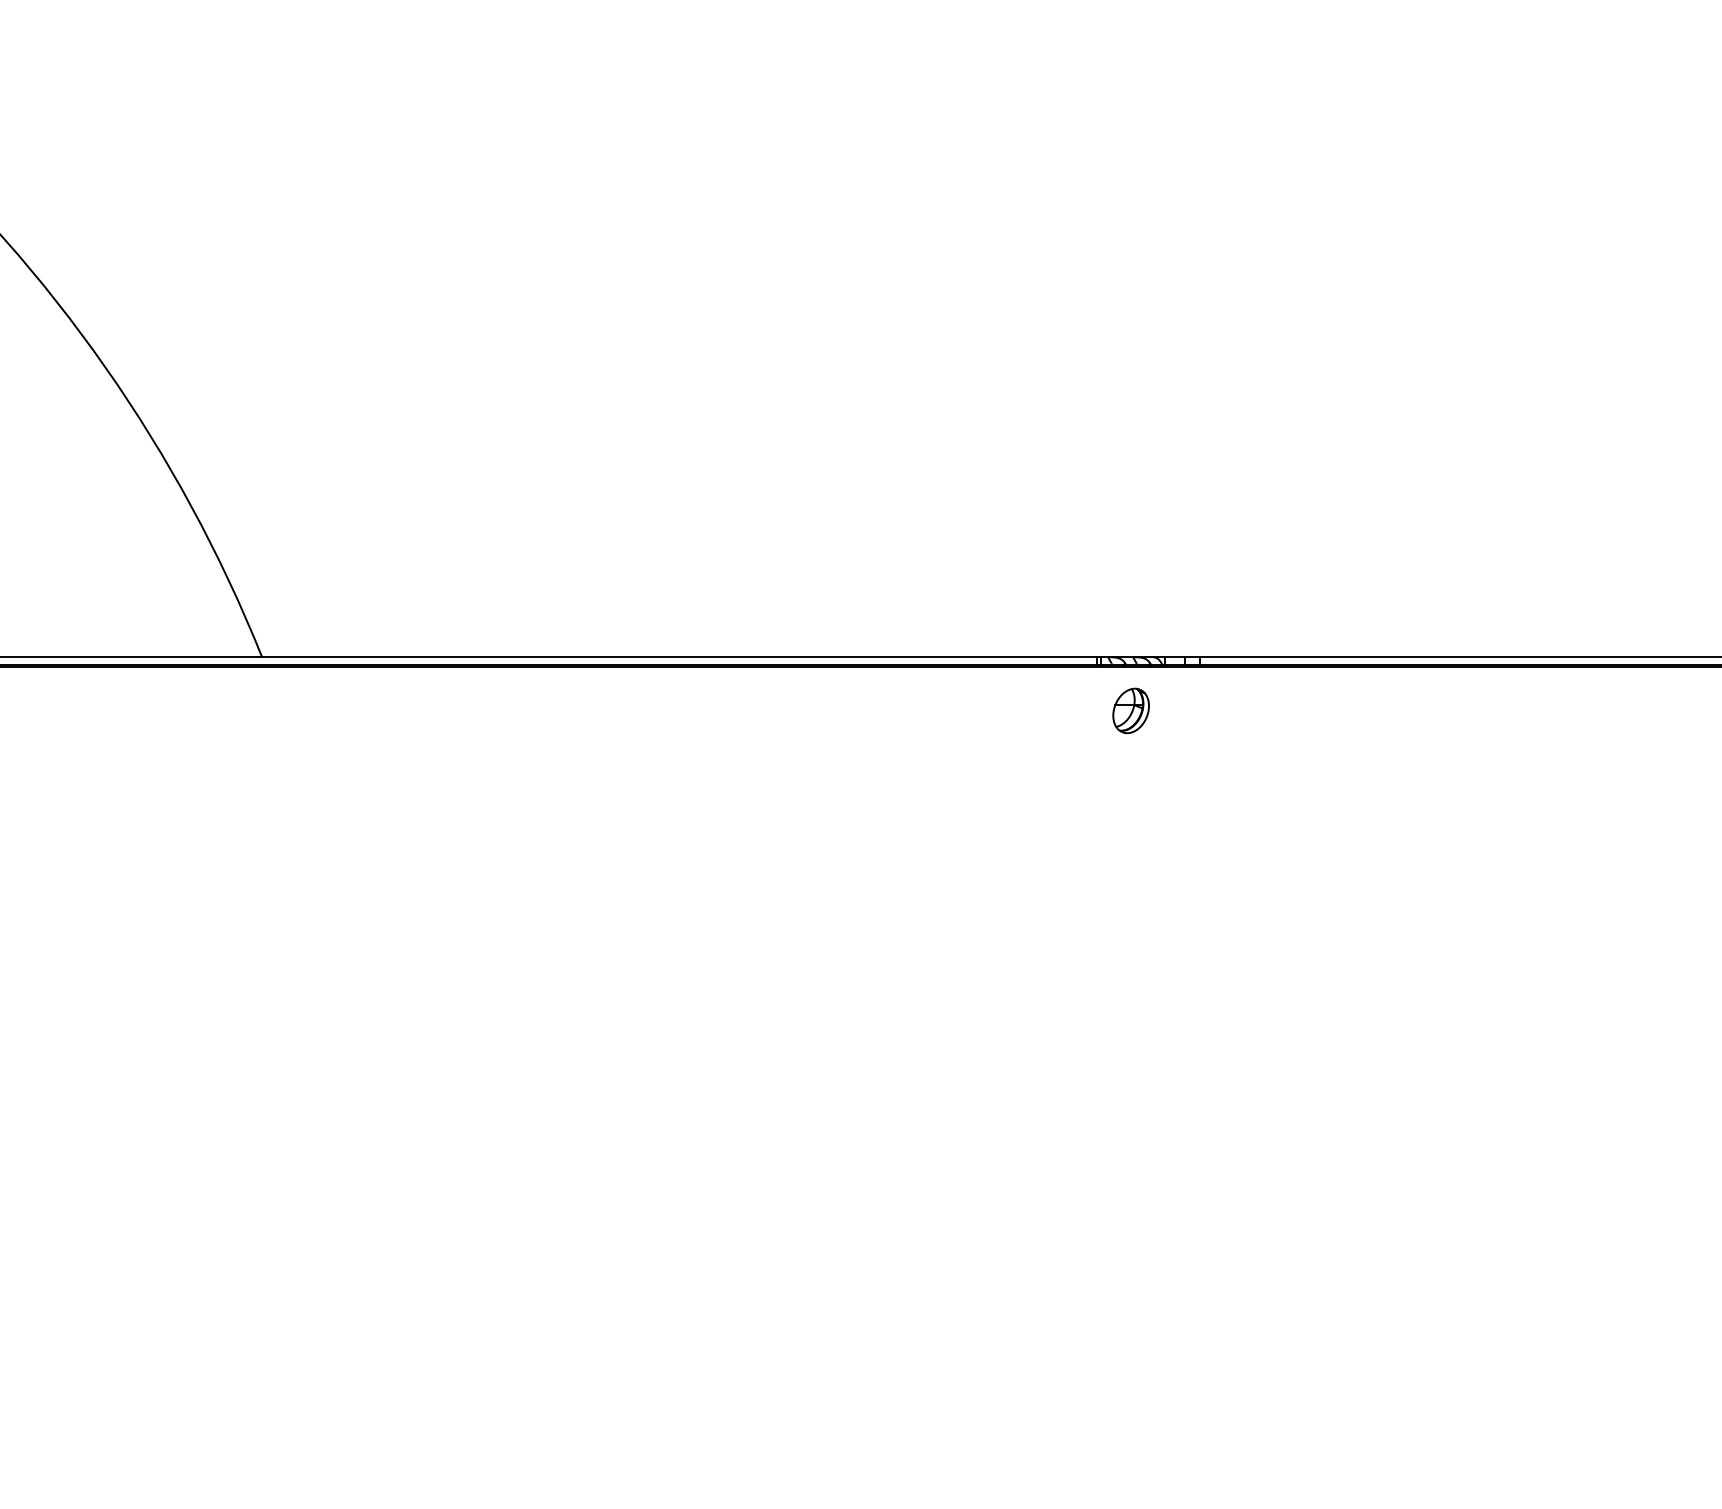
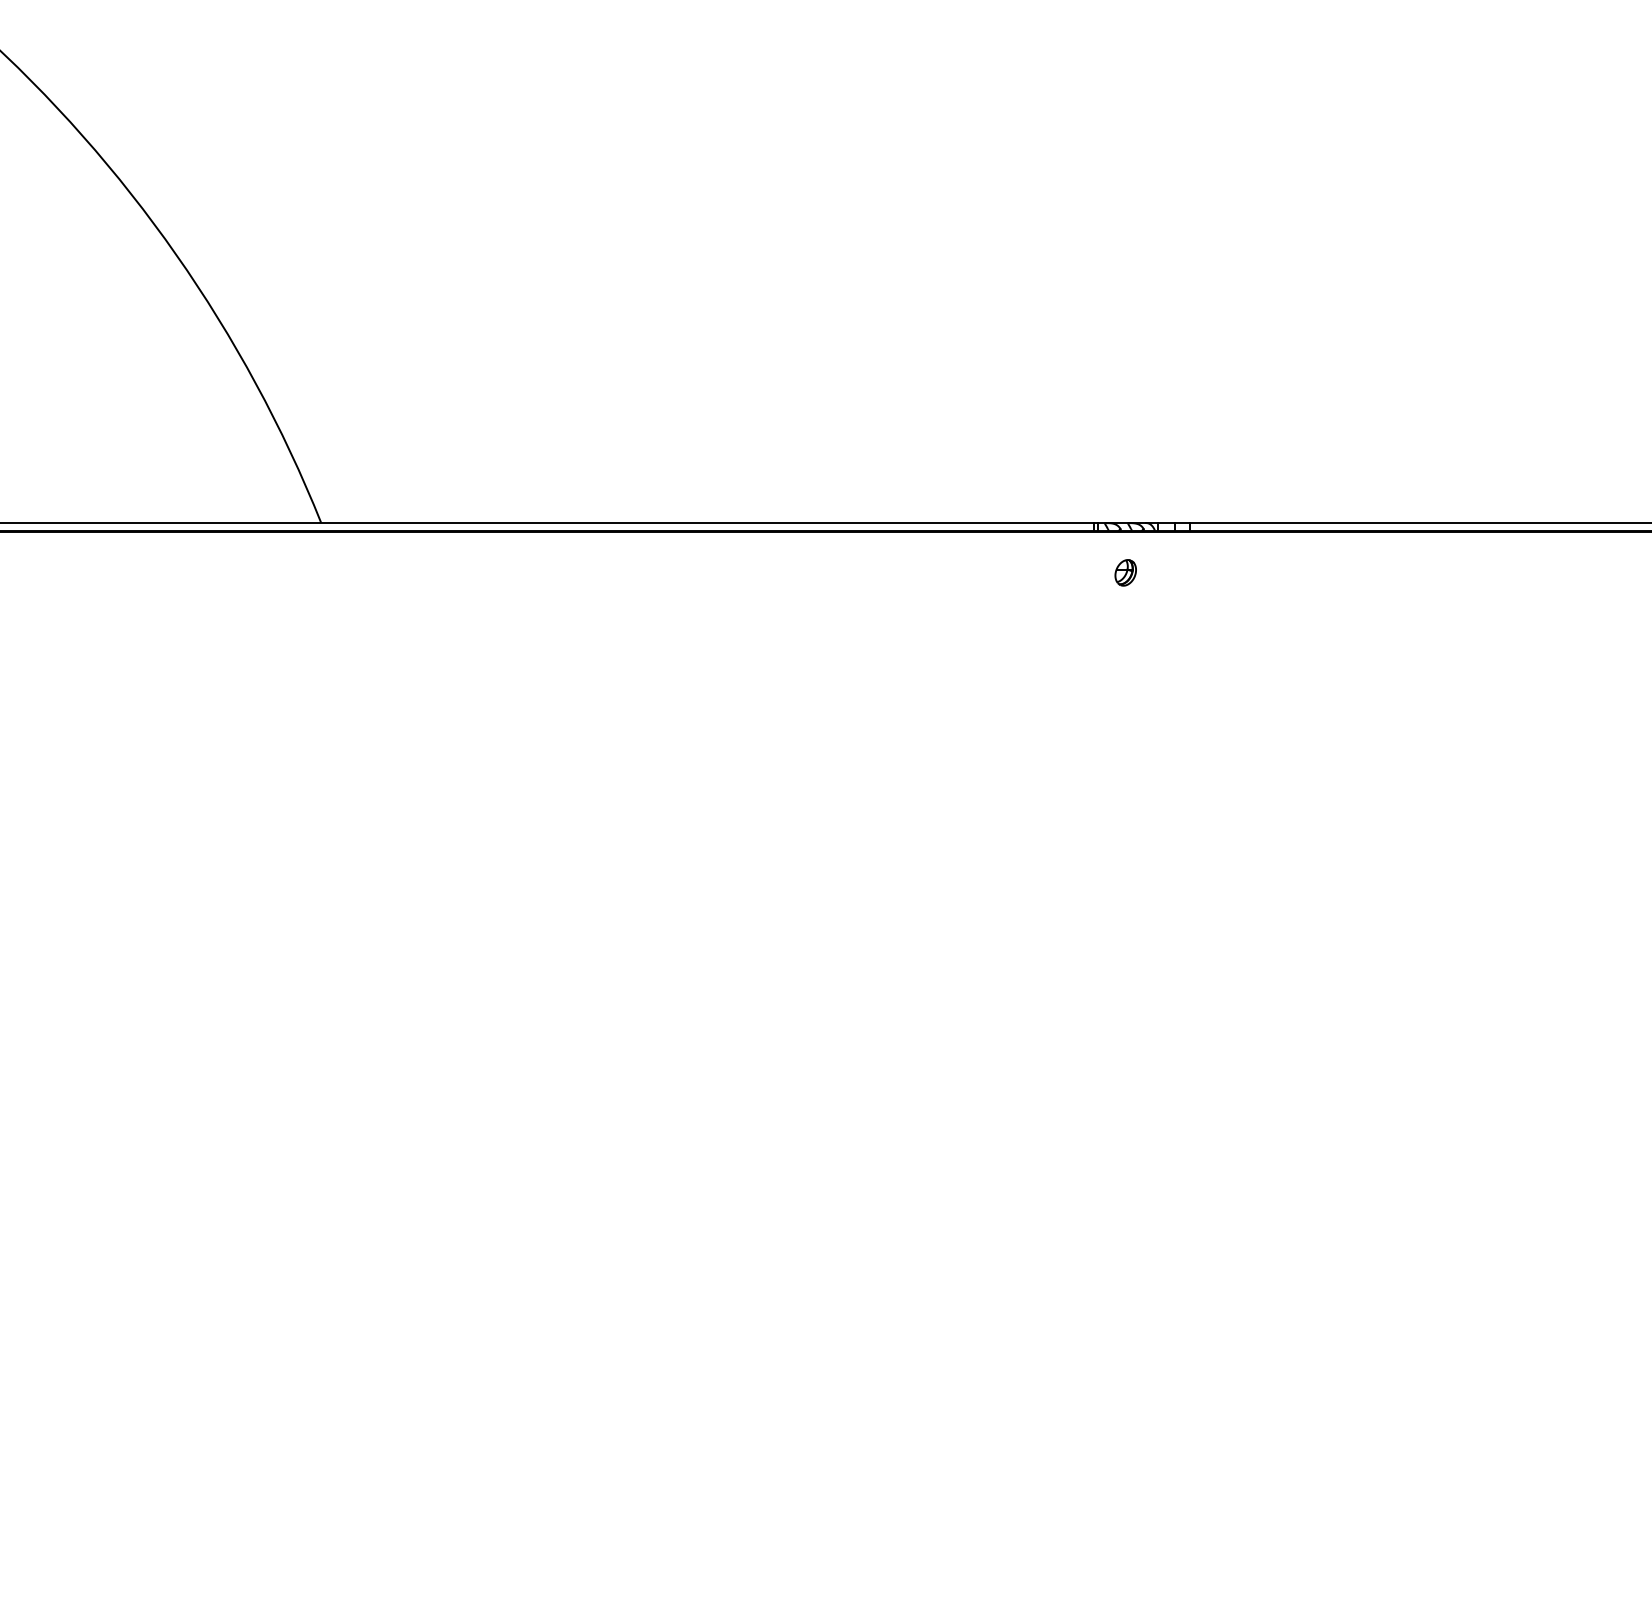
part: (1130, 710) -> (1125, 572), size x0.62

